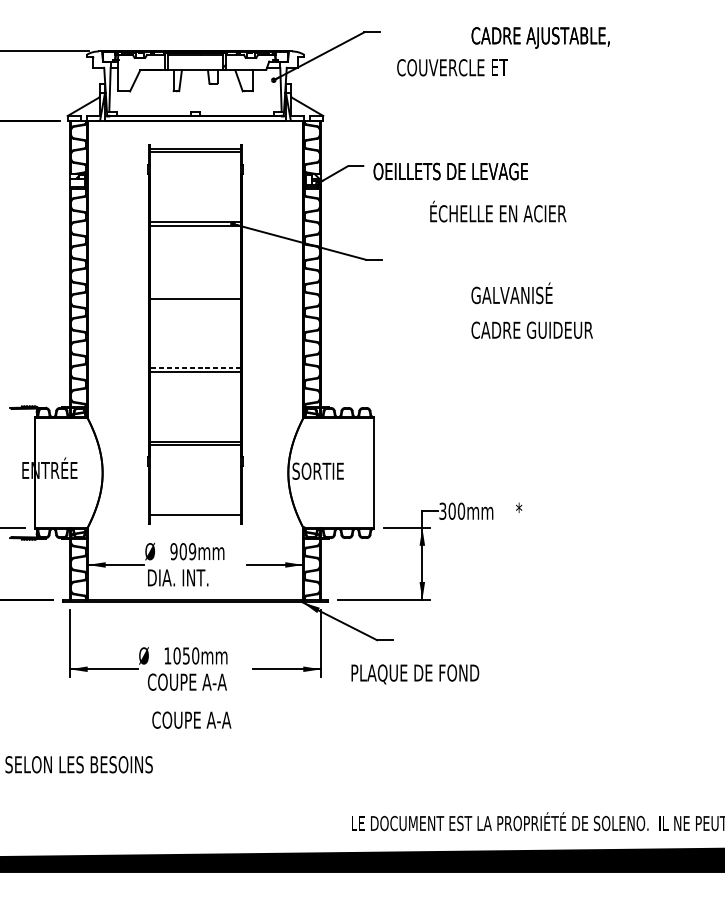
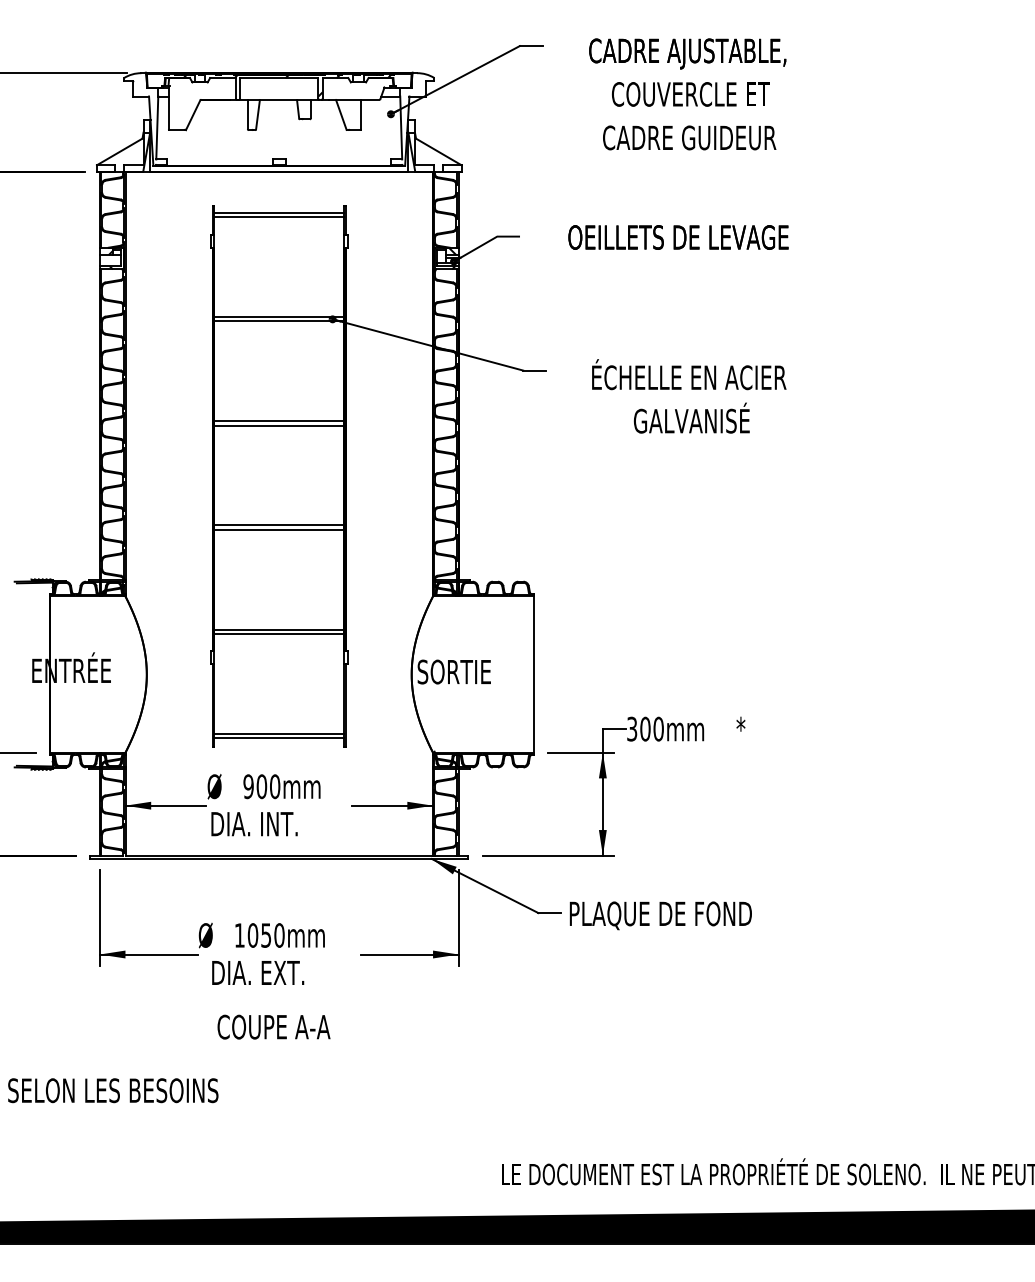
text: (540, 37) -> (687, 53), moved
text: (452, 67) -> (690, 94), moved
text: (450, 171) -> (678, 237), moved
text: (498, 211) -> (689, 374), moved
text: (511, 292) -> (691, 417), moved
line: (195, 295) -> (279, 421), added
text: (532, 329) -> (689, 137), moved
line: (194, 368) -> (278, 525), dashed -> solid
line: (195, 517) -> (279, 738), added
text: (192, 551) -> (274, 786), 909mm -> 900mm
text: (415, 674) -> (660, 915), moved
text: (187, 681) -> (267, 972), COUPE A-A -> DIA. EXT.

